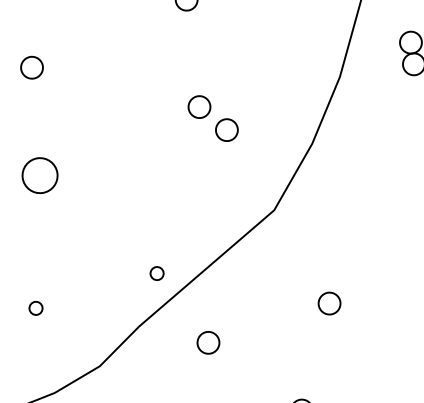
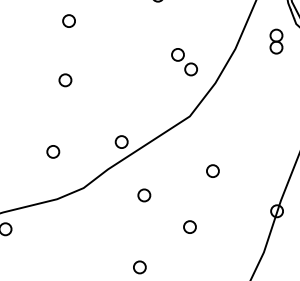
part: (213, 119) -> (184, 62), moved
circle: (40, 176) -> (65, 80), size x0.62
circle: (156, 272) -> (121, 141), size x1.67
circle: (36, 307) -> (53, 151), size x1.67
circle: (208, 342) -> (144, 195), moved

